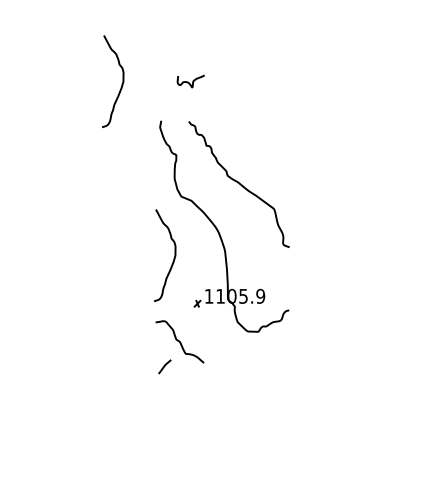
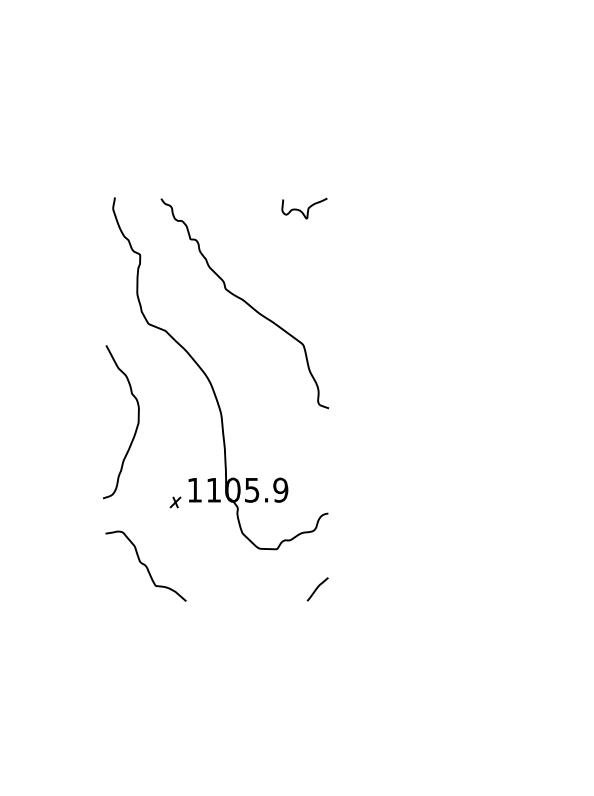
curve: (189, 82) -> (302, 210), moved
curve: (121, 84) -> (48, 136), removed
line: (164, 366) -> (317, 588), moved

